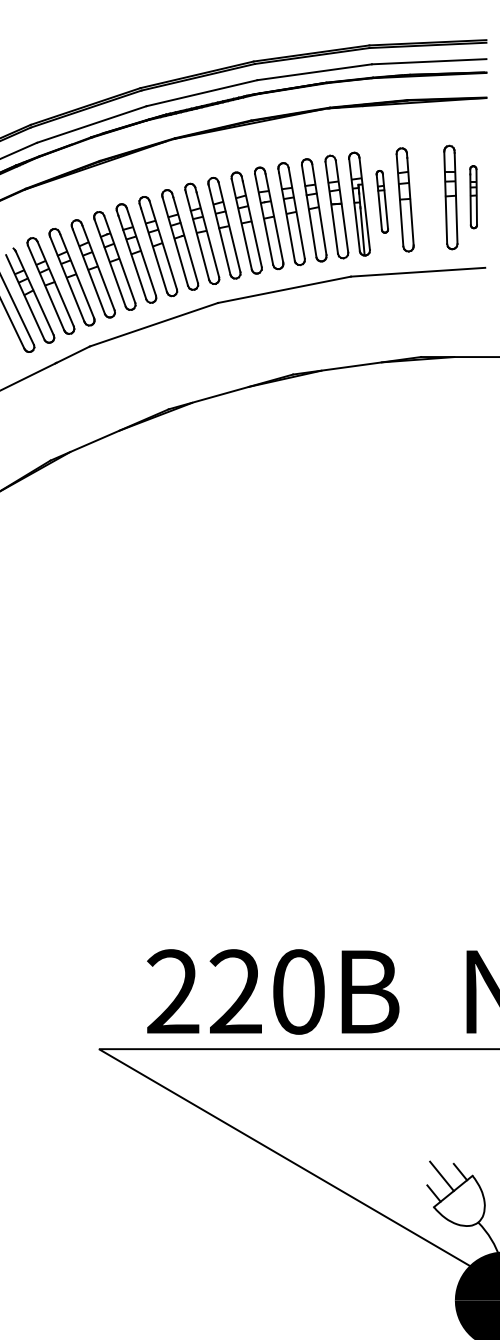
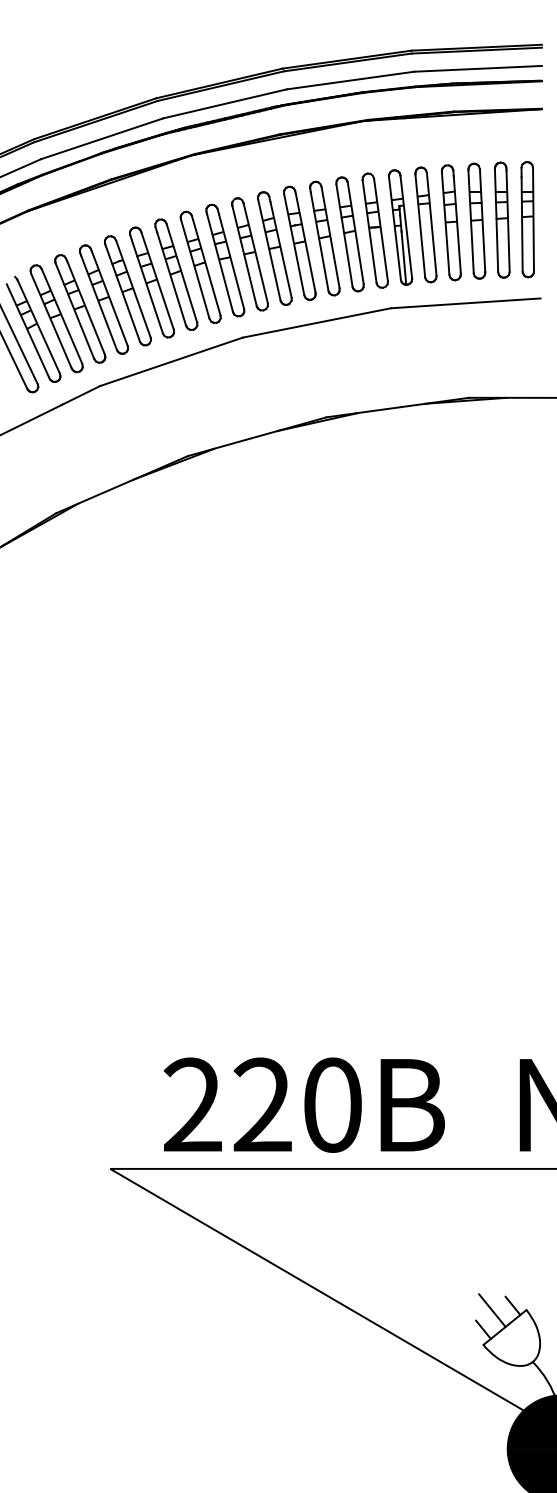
part: (473, 196) -> (527, 219), size x1.67
part: (427, 197) -> (476, 220), added
part: (381, 201) -> (425, 224), size x1.67

